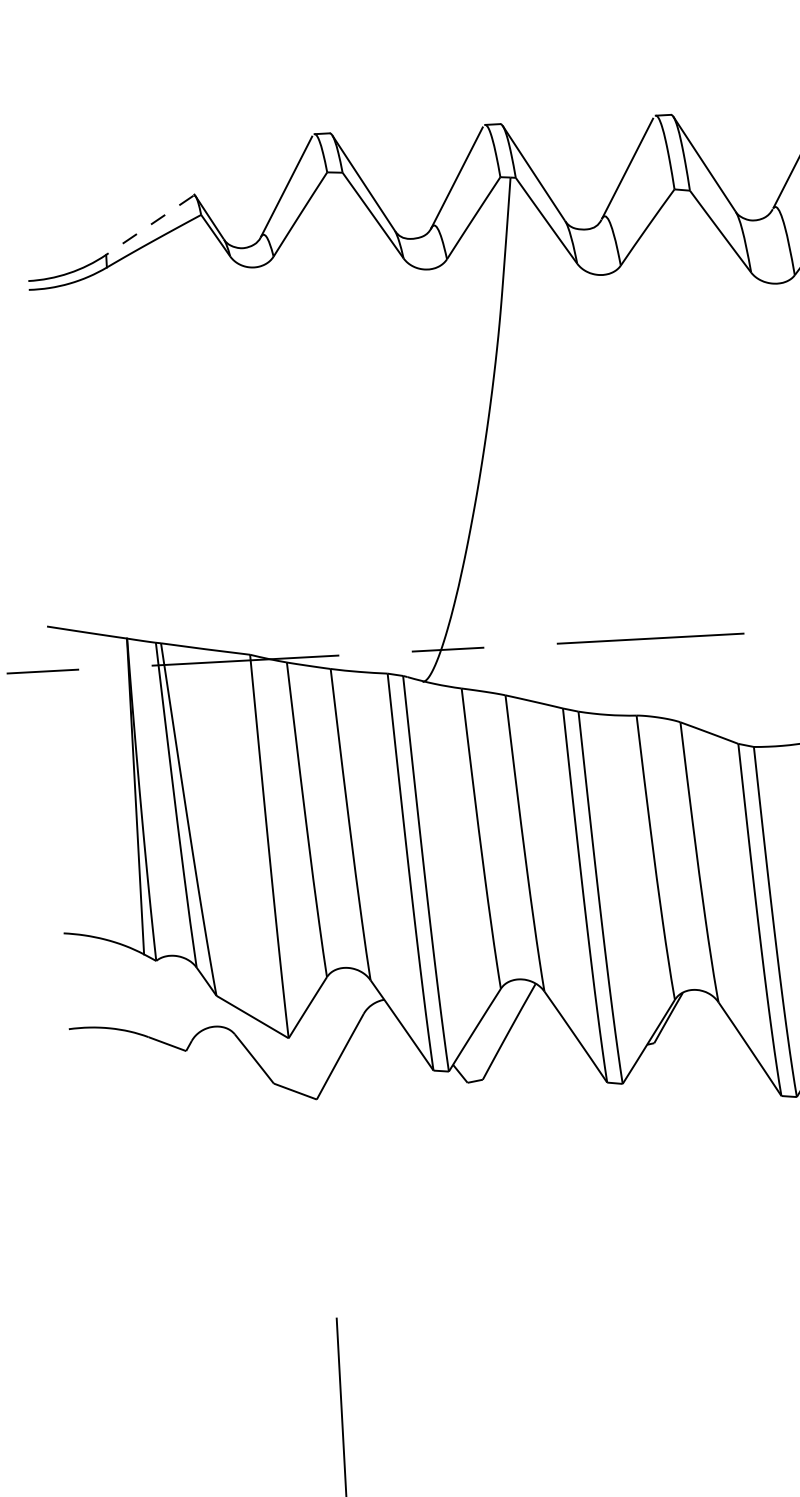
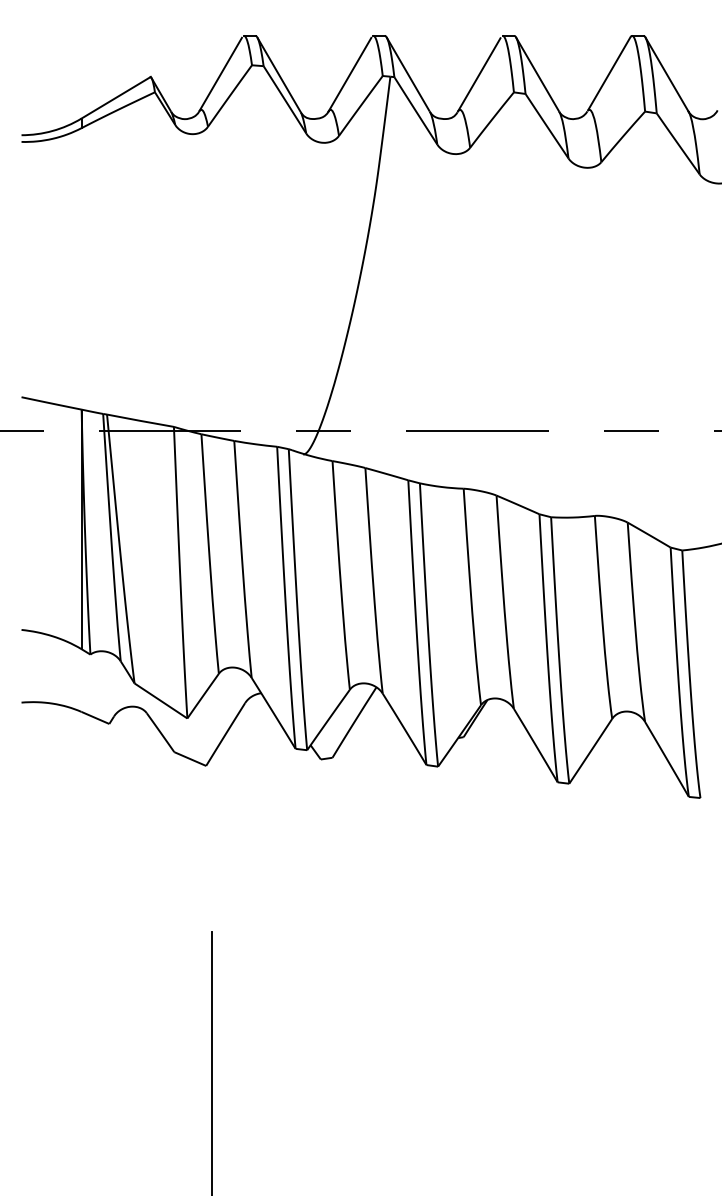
line: (149, 225) -> (115, 98), dashed -> solid

